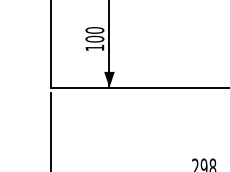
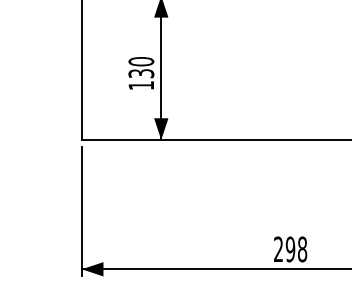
text: (94, 39) -> (141, 73), 100 -> 130

